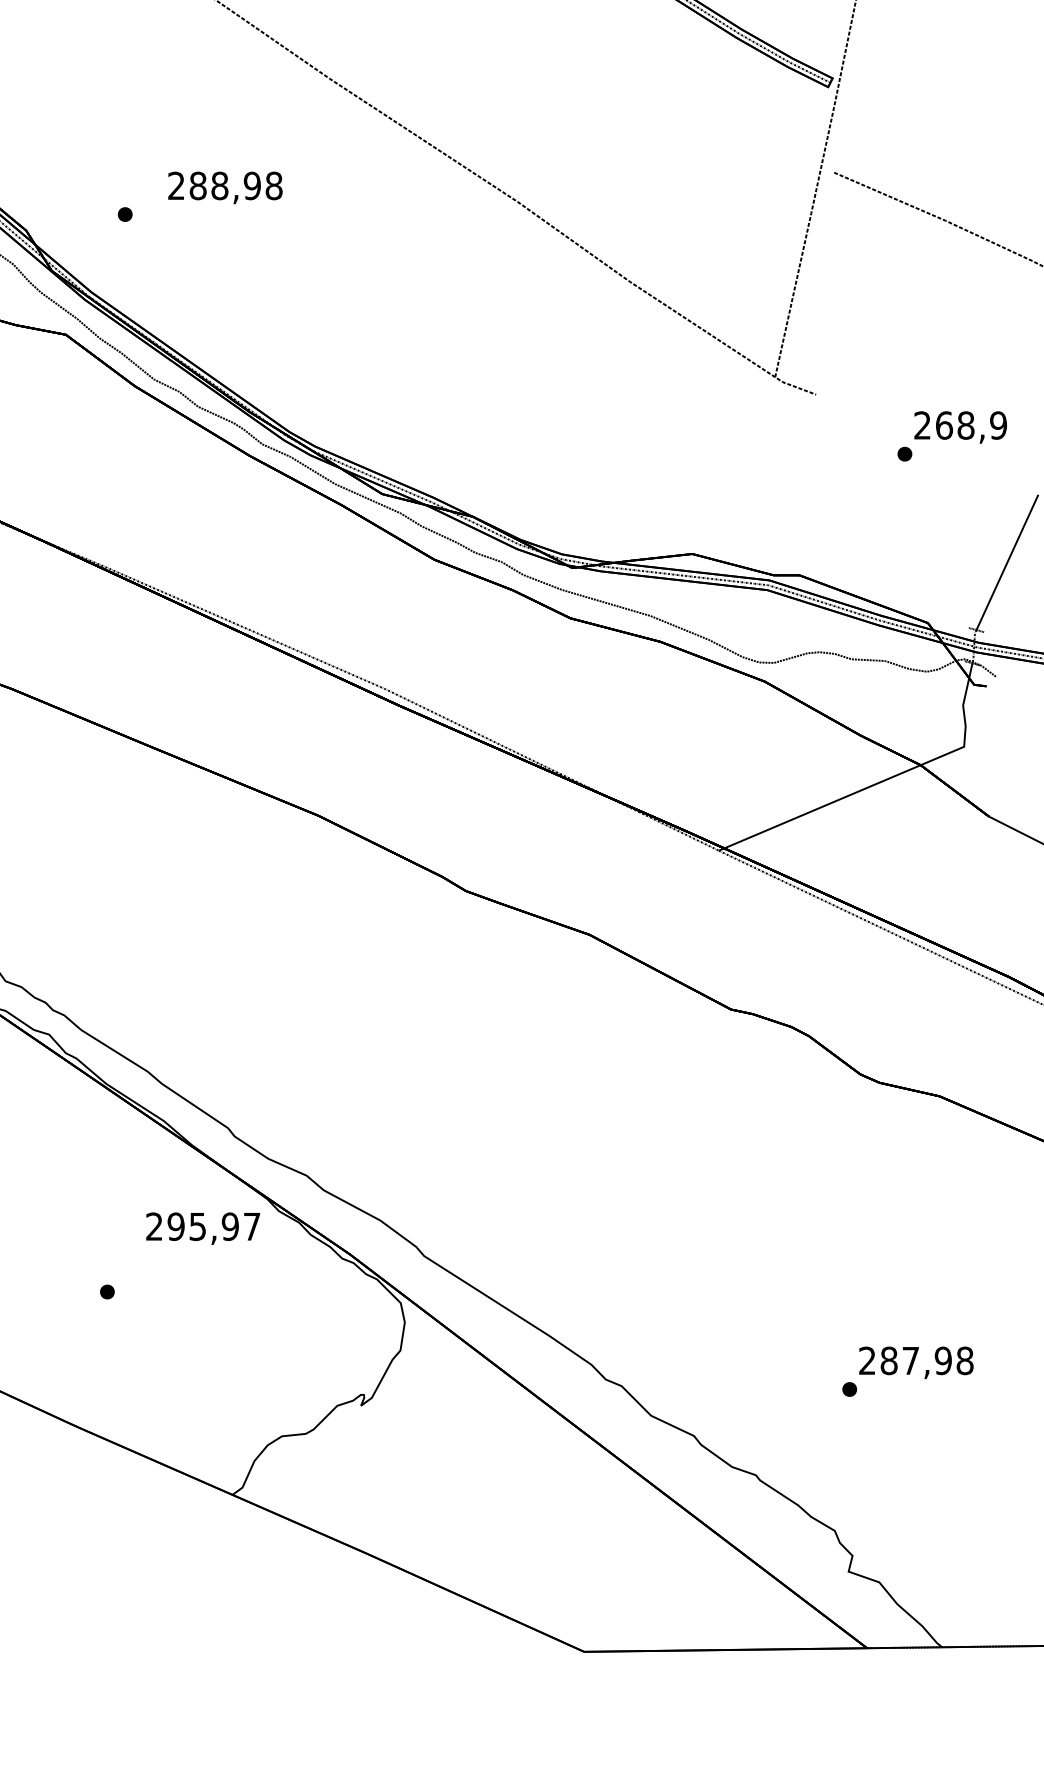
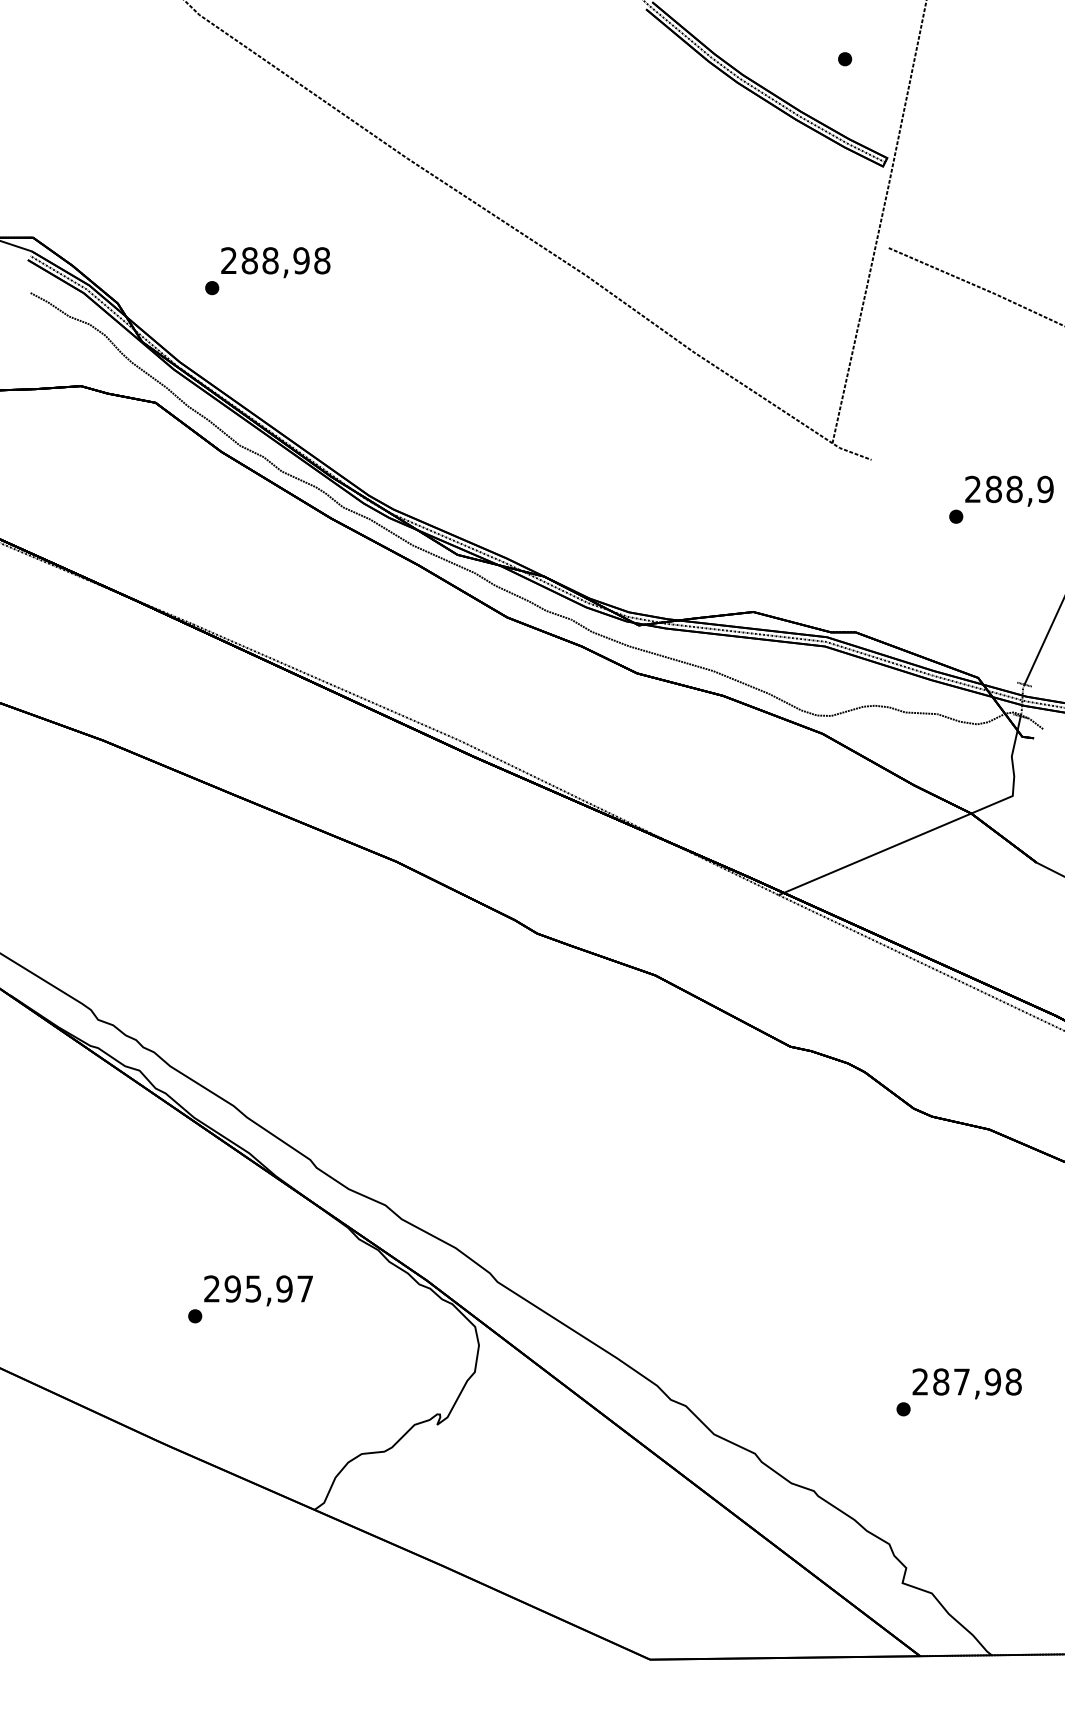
text: (225, 187) -> (275, 262), moved
text: (943, 424) -> (993, 488), 268,9 -> 288,9
text: (203, 1228) -> (258, 1290), moved

